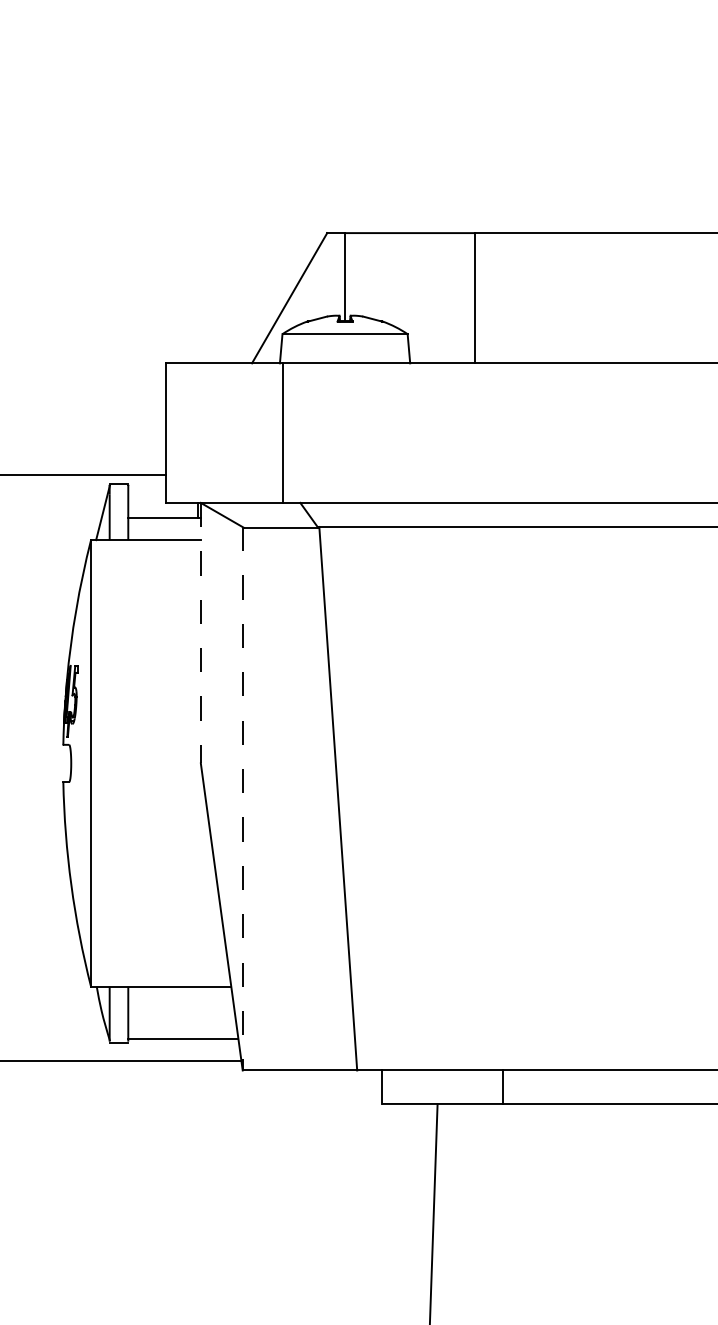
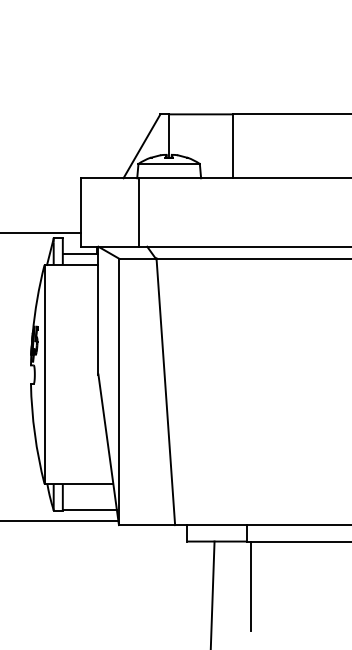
line: (201, 632) -> (98, 310), dashed -> solid
line: (241, 800) -> (118, 392), dashed -> solid
line: (512, 1195) -> (251, 586), added

